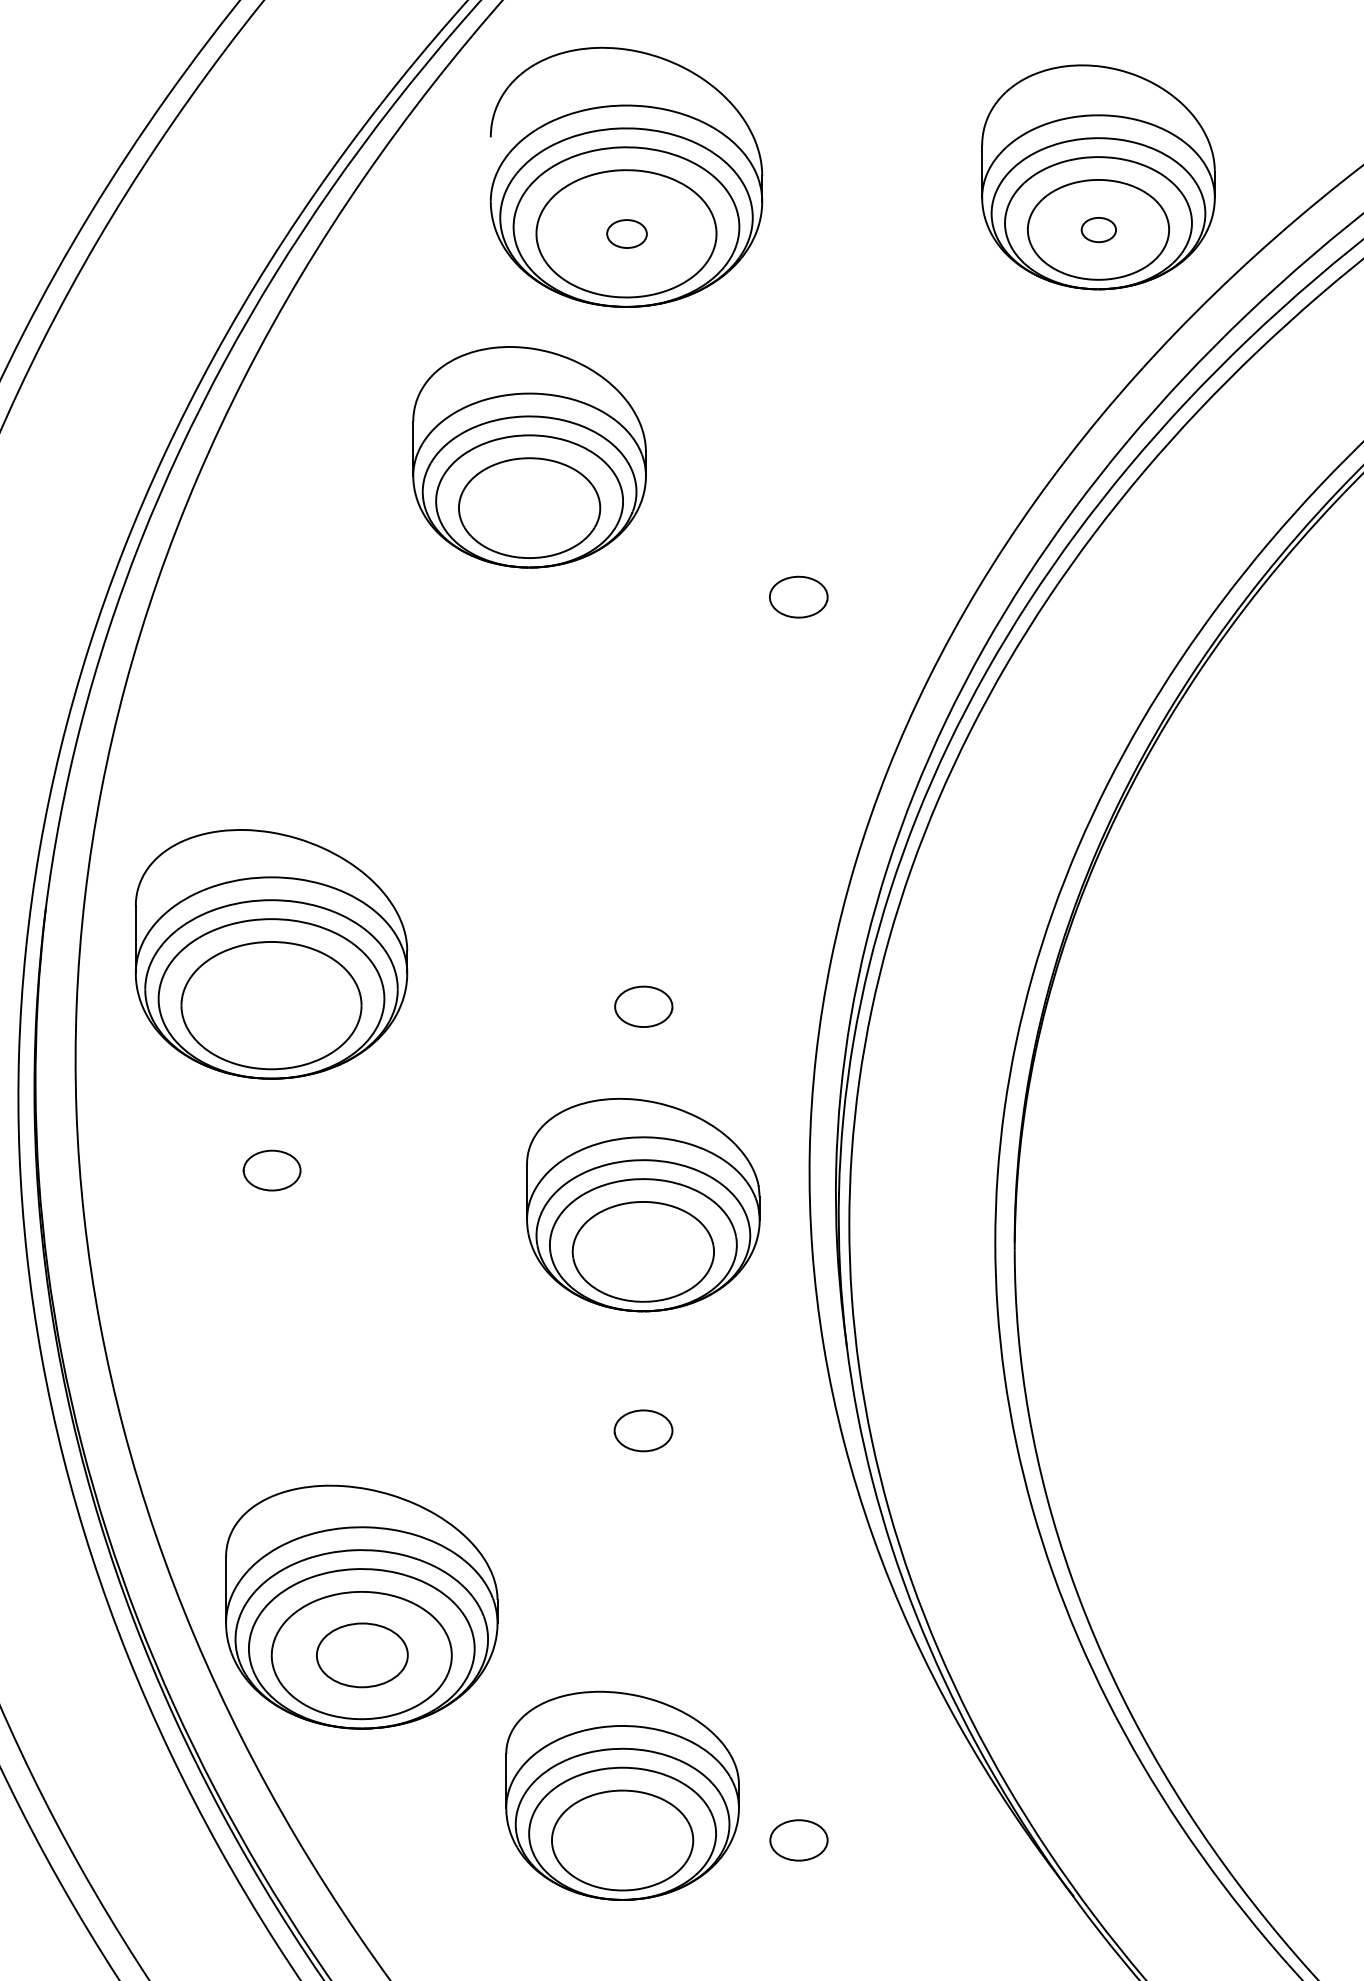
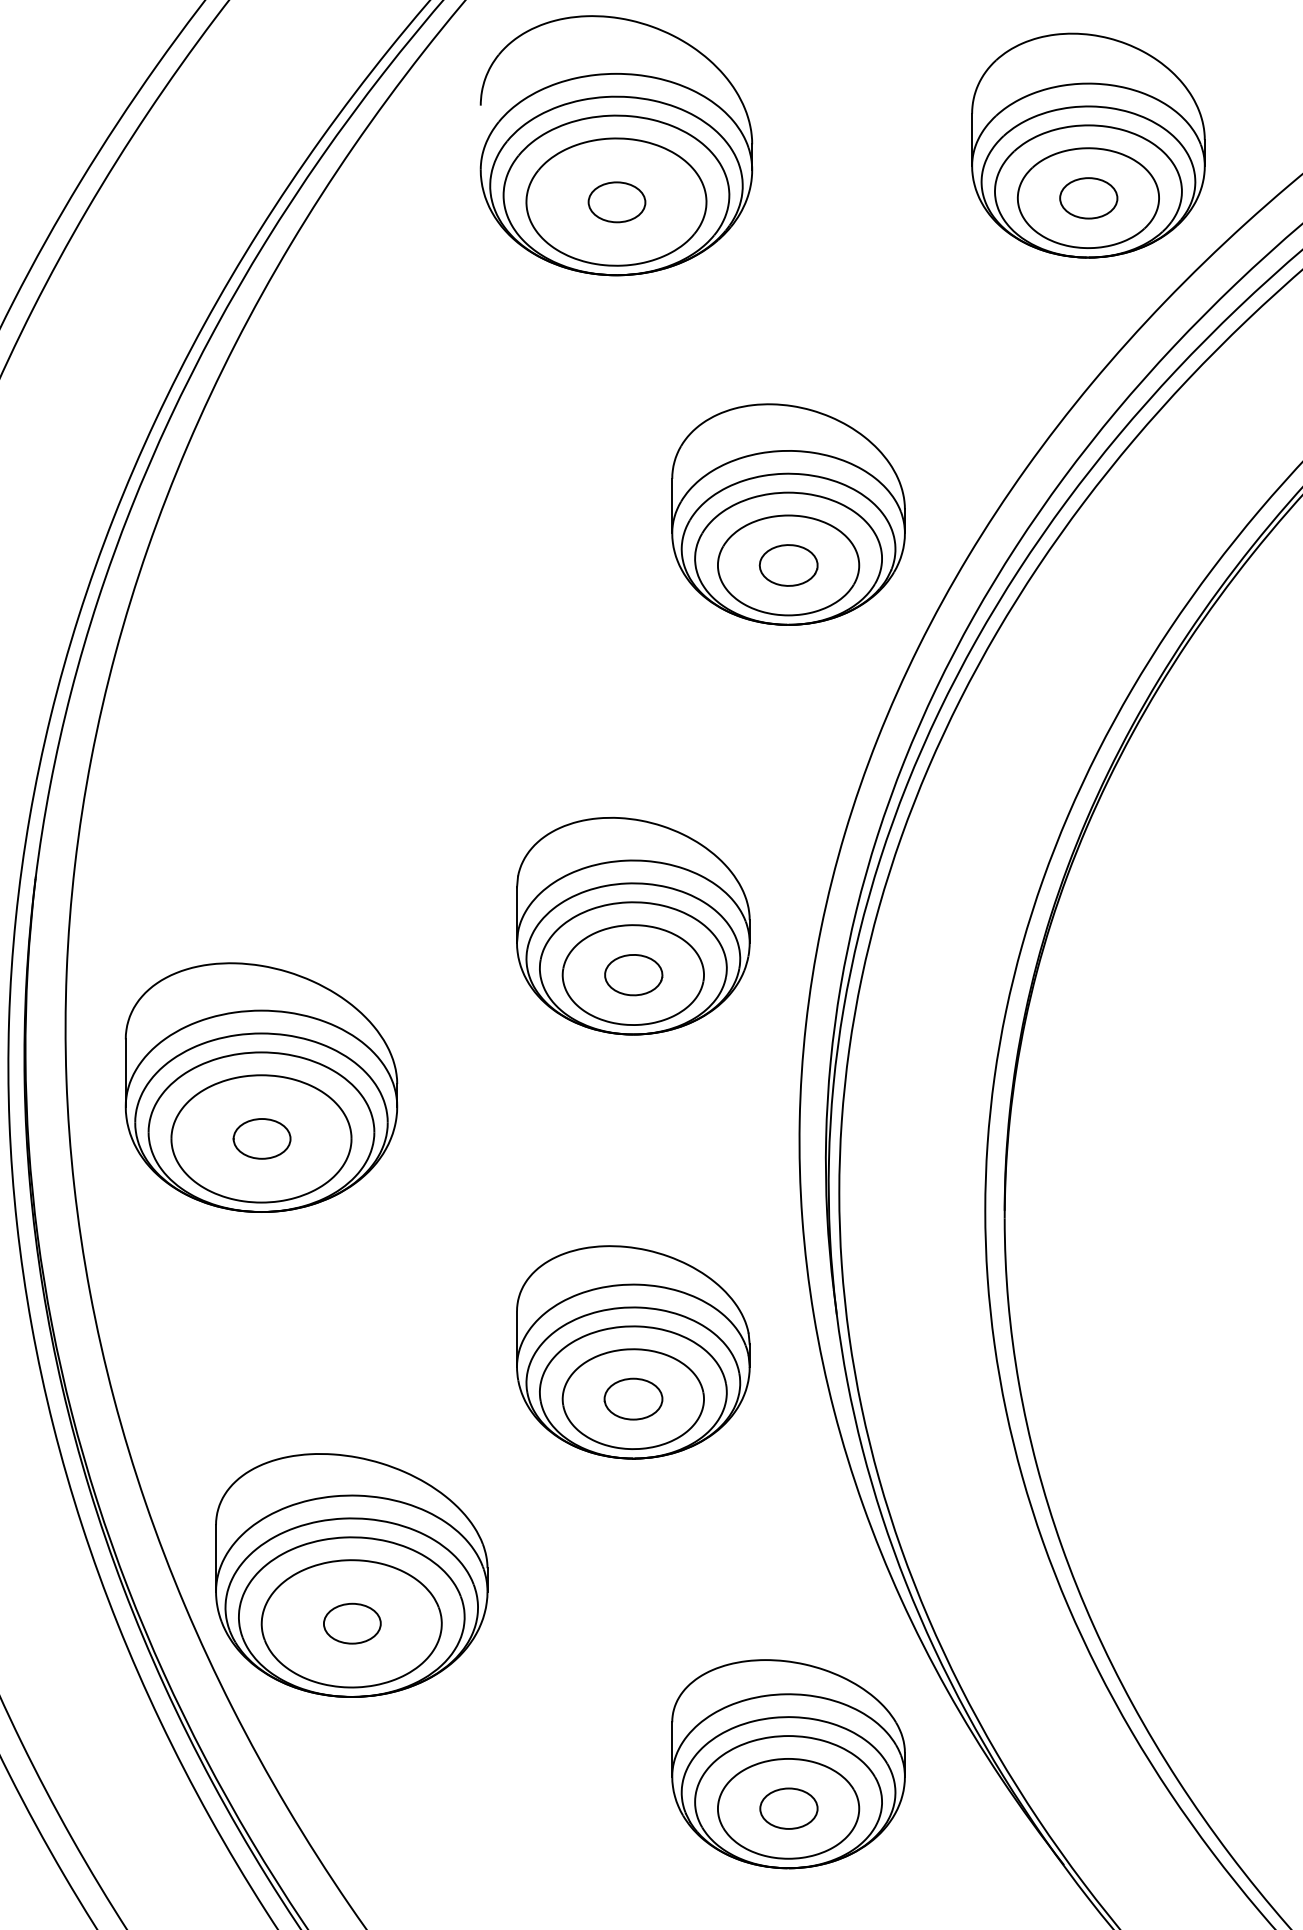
part: (1098, 229) -> (1088, 197), size x1.67
part: (626, 233) -> (616, 201), size x1.43
part: (529, 457) -> (788, 514), moved
part: (271, 954) -> (261, 1087), moved
part: (643, 957) -> (633, 925), added
part: (643, 1204) -> (633, 1351), moved
part: (362, 1655) -> (352, 1623), size x0.62
part: (622, 1795) -> (788, 1763), moved

